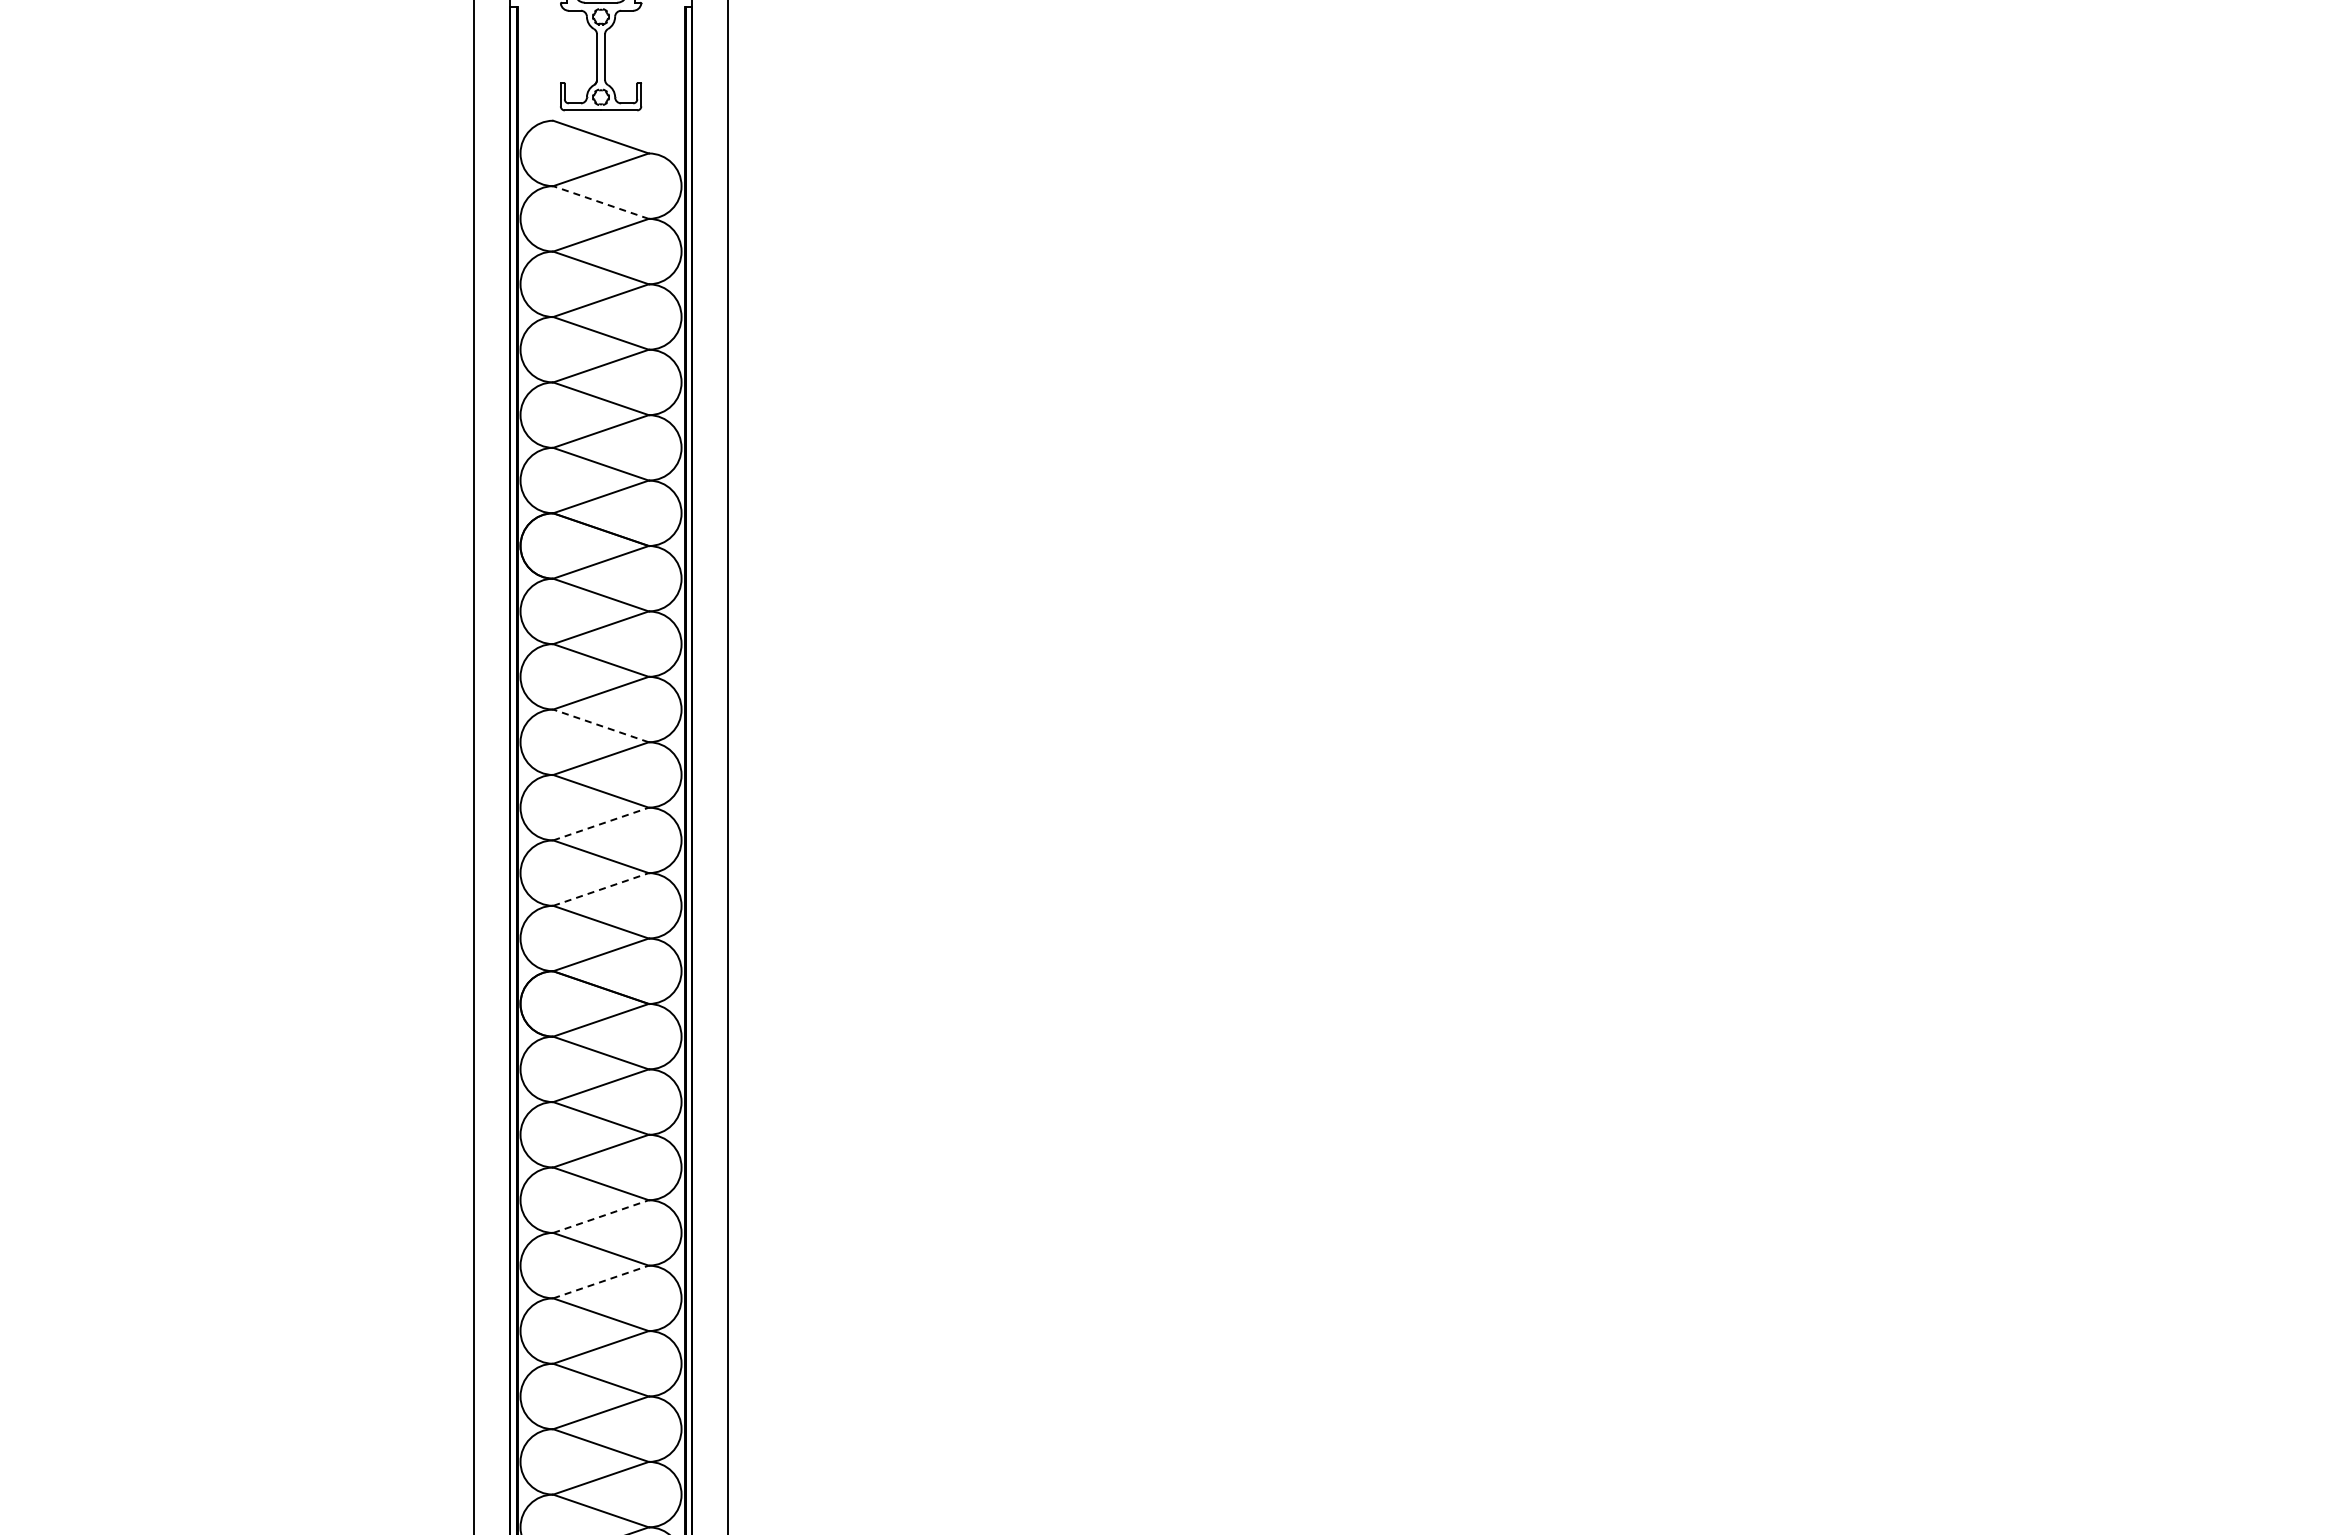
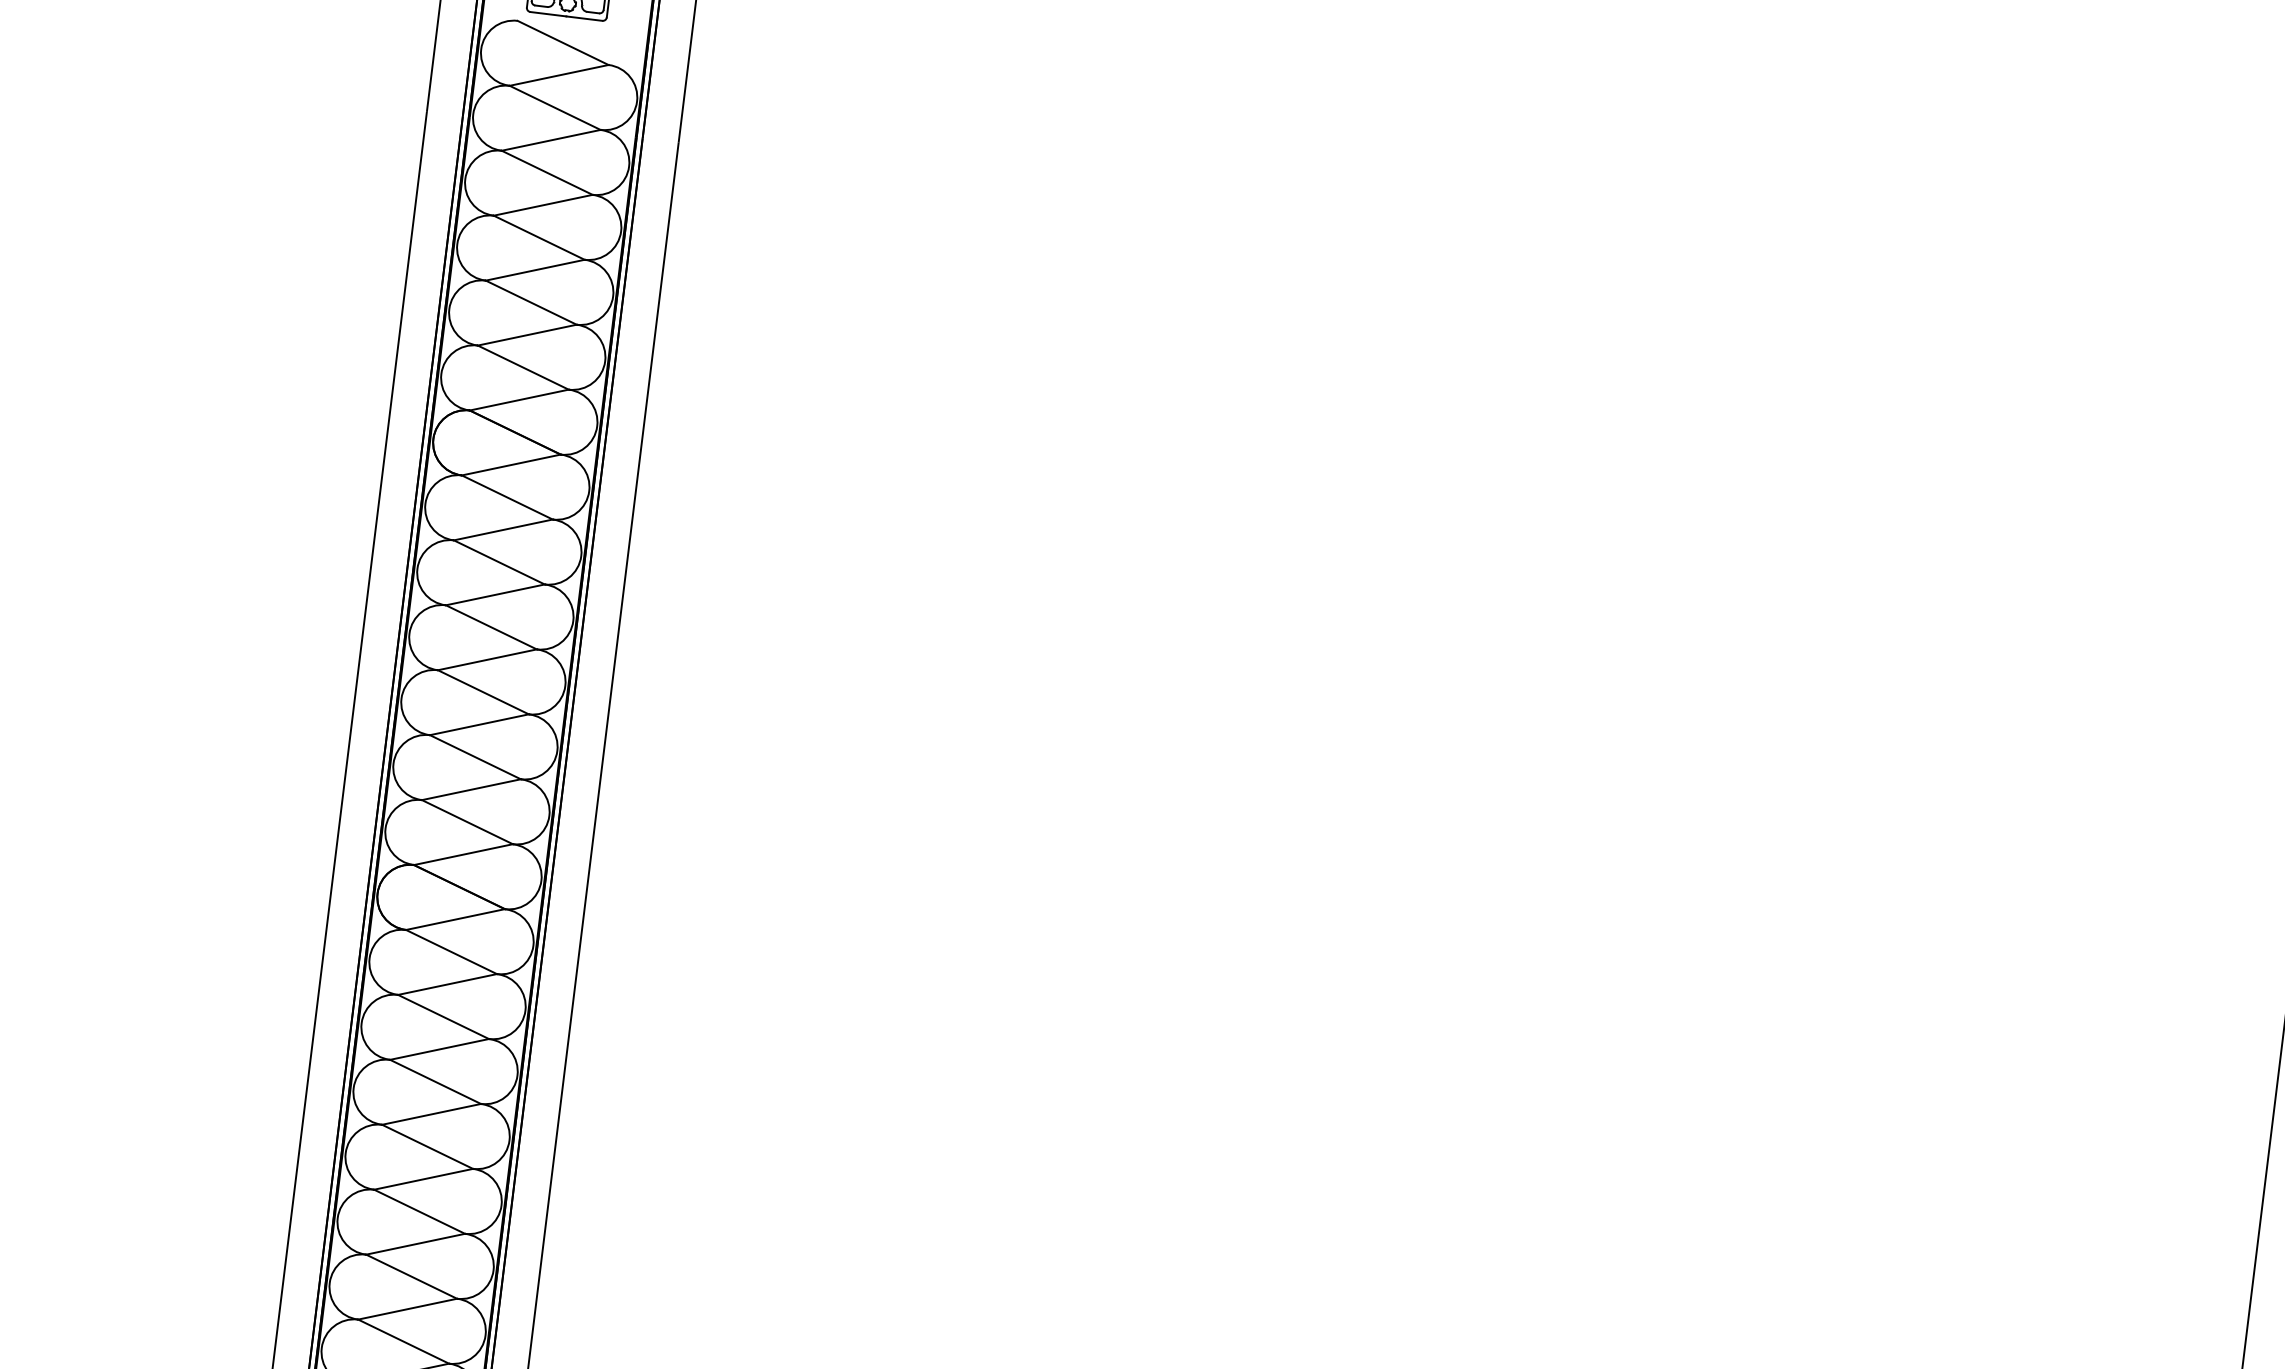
line: (601, 202) -> (555, 107), dashed -> solid
line: (601, 725) -> (491, 626), dashed -> solid
line: (601, 824) -> (479, 725), dashed -> solid
line: (601, 889) -> (471, 789), dashed -> solid
line: (601, 1216) -> (432, 1114), dashed -> solid
line: (601, 1282) -> (424, 1179), dashed -> solid

